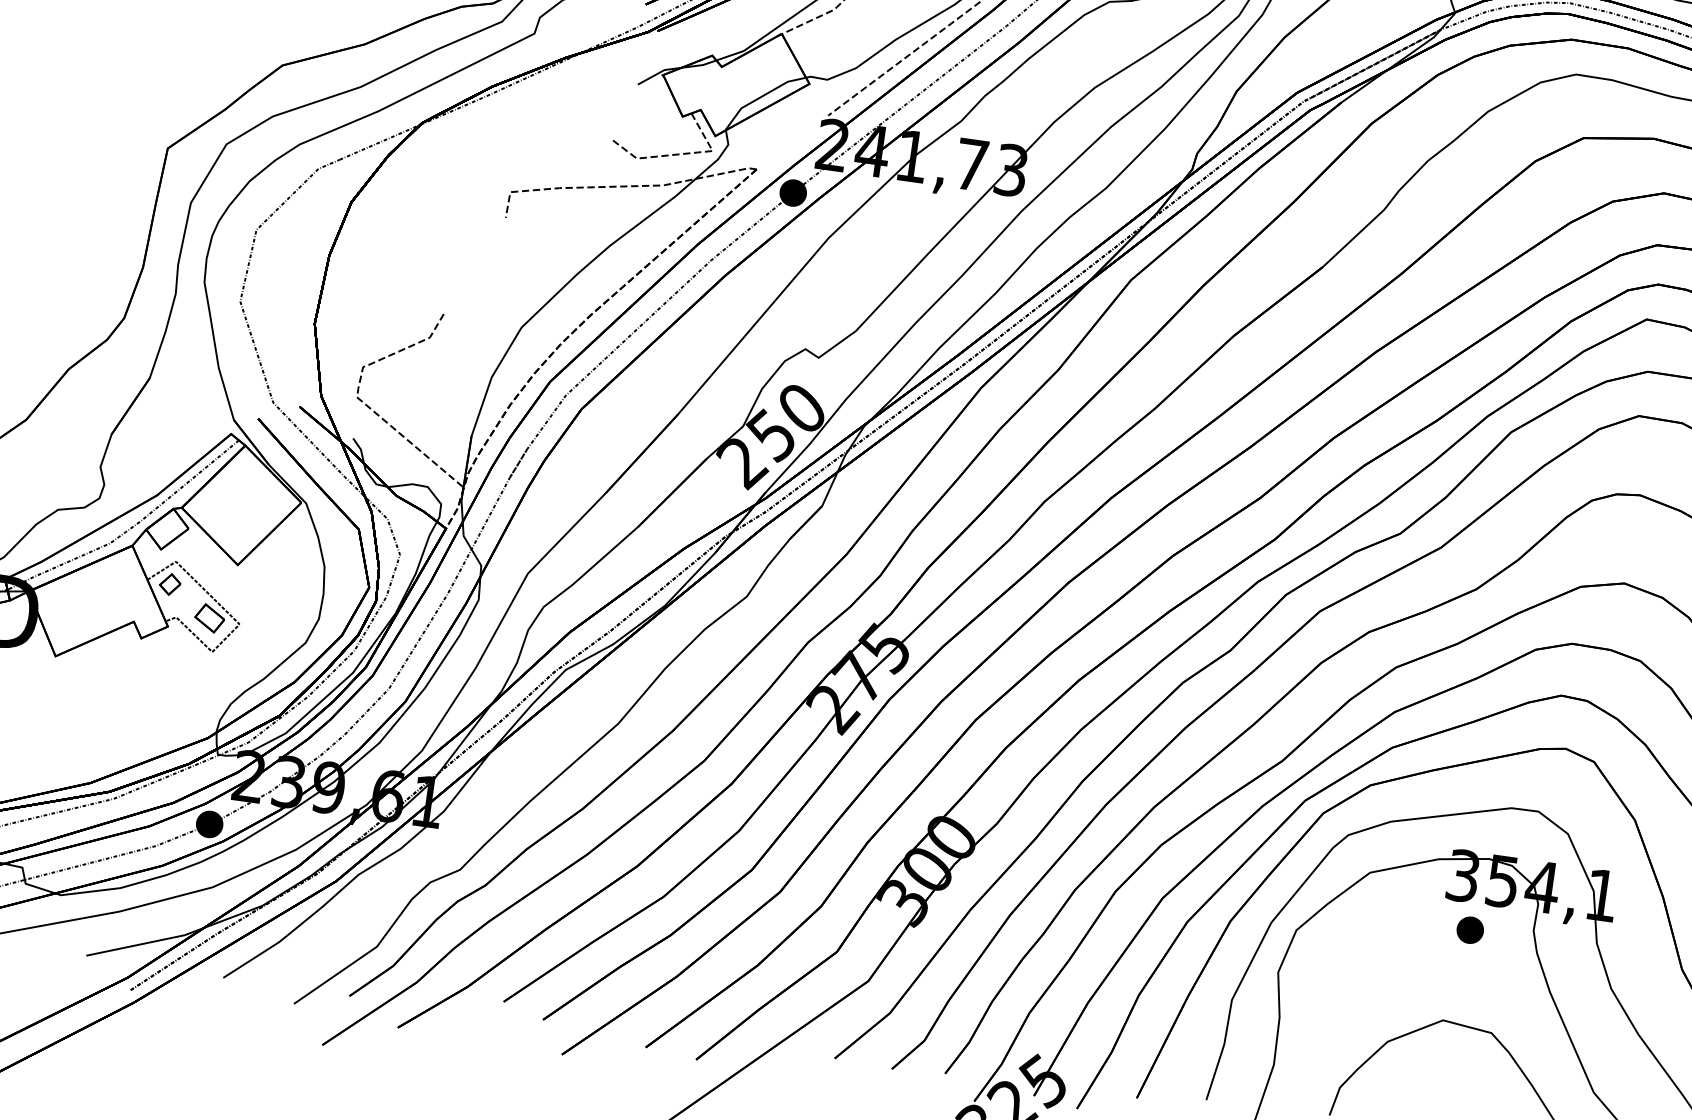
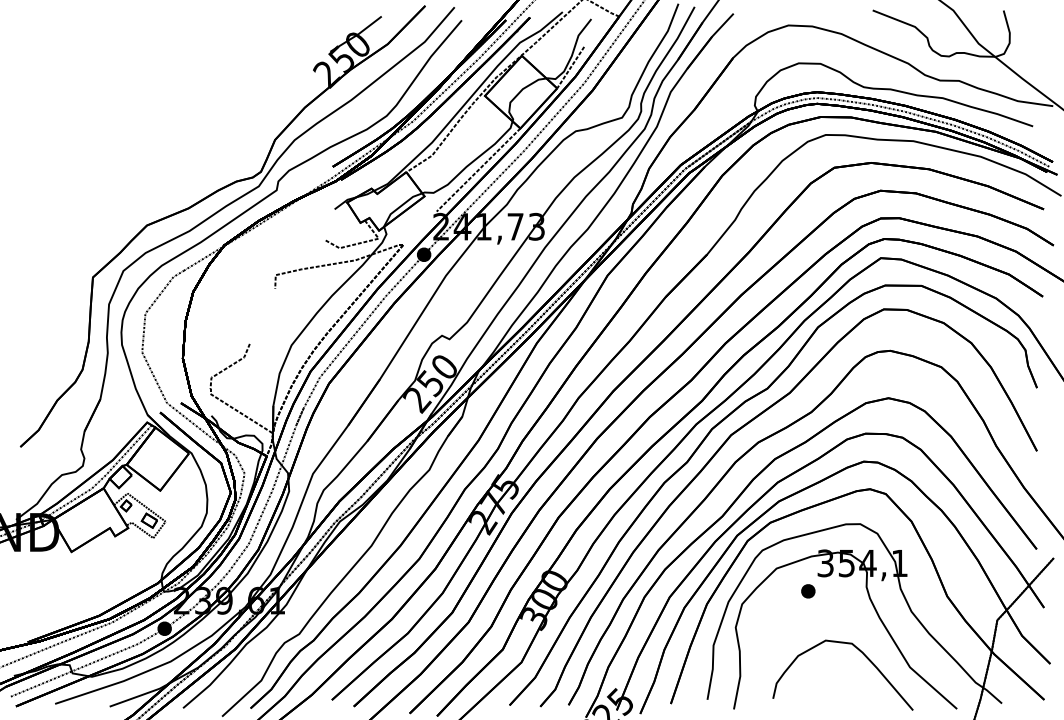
part: (1470, 930) -> (808, 591), moved

